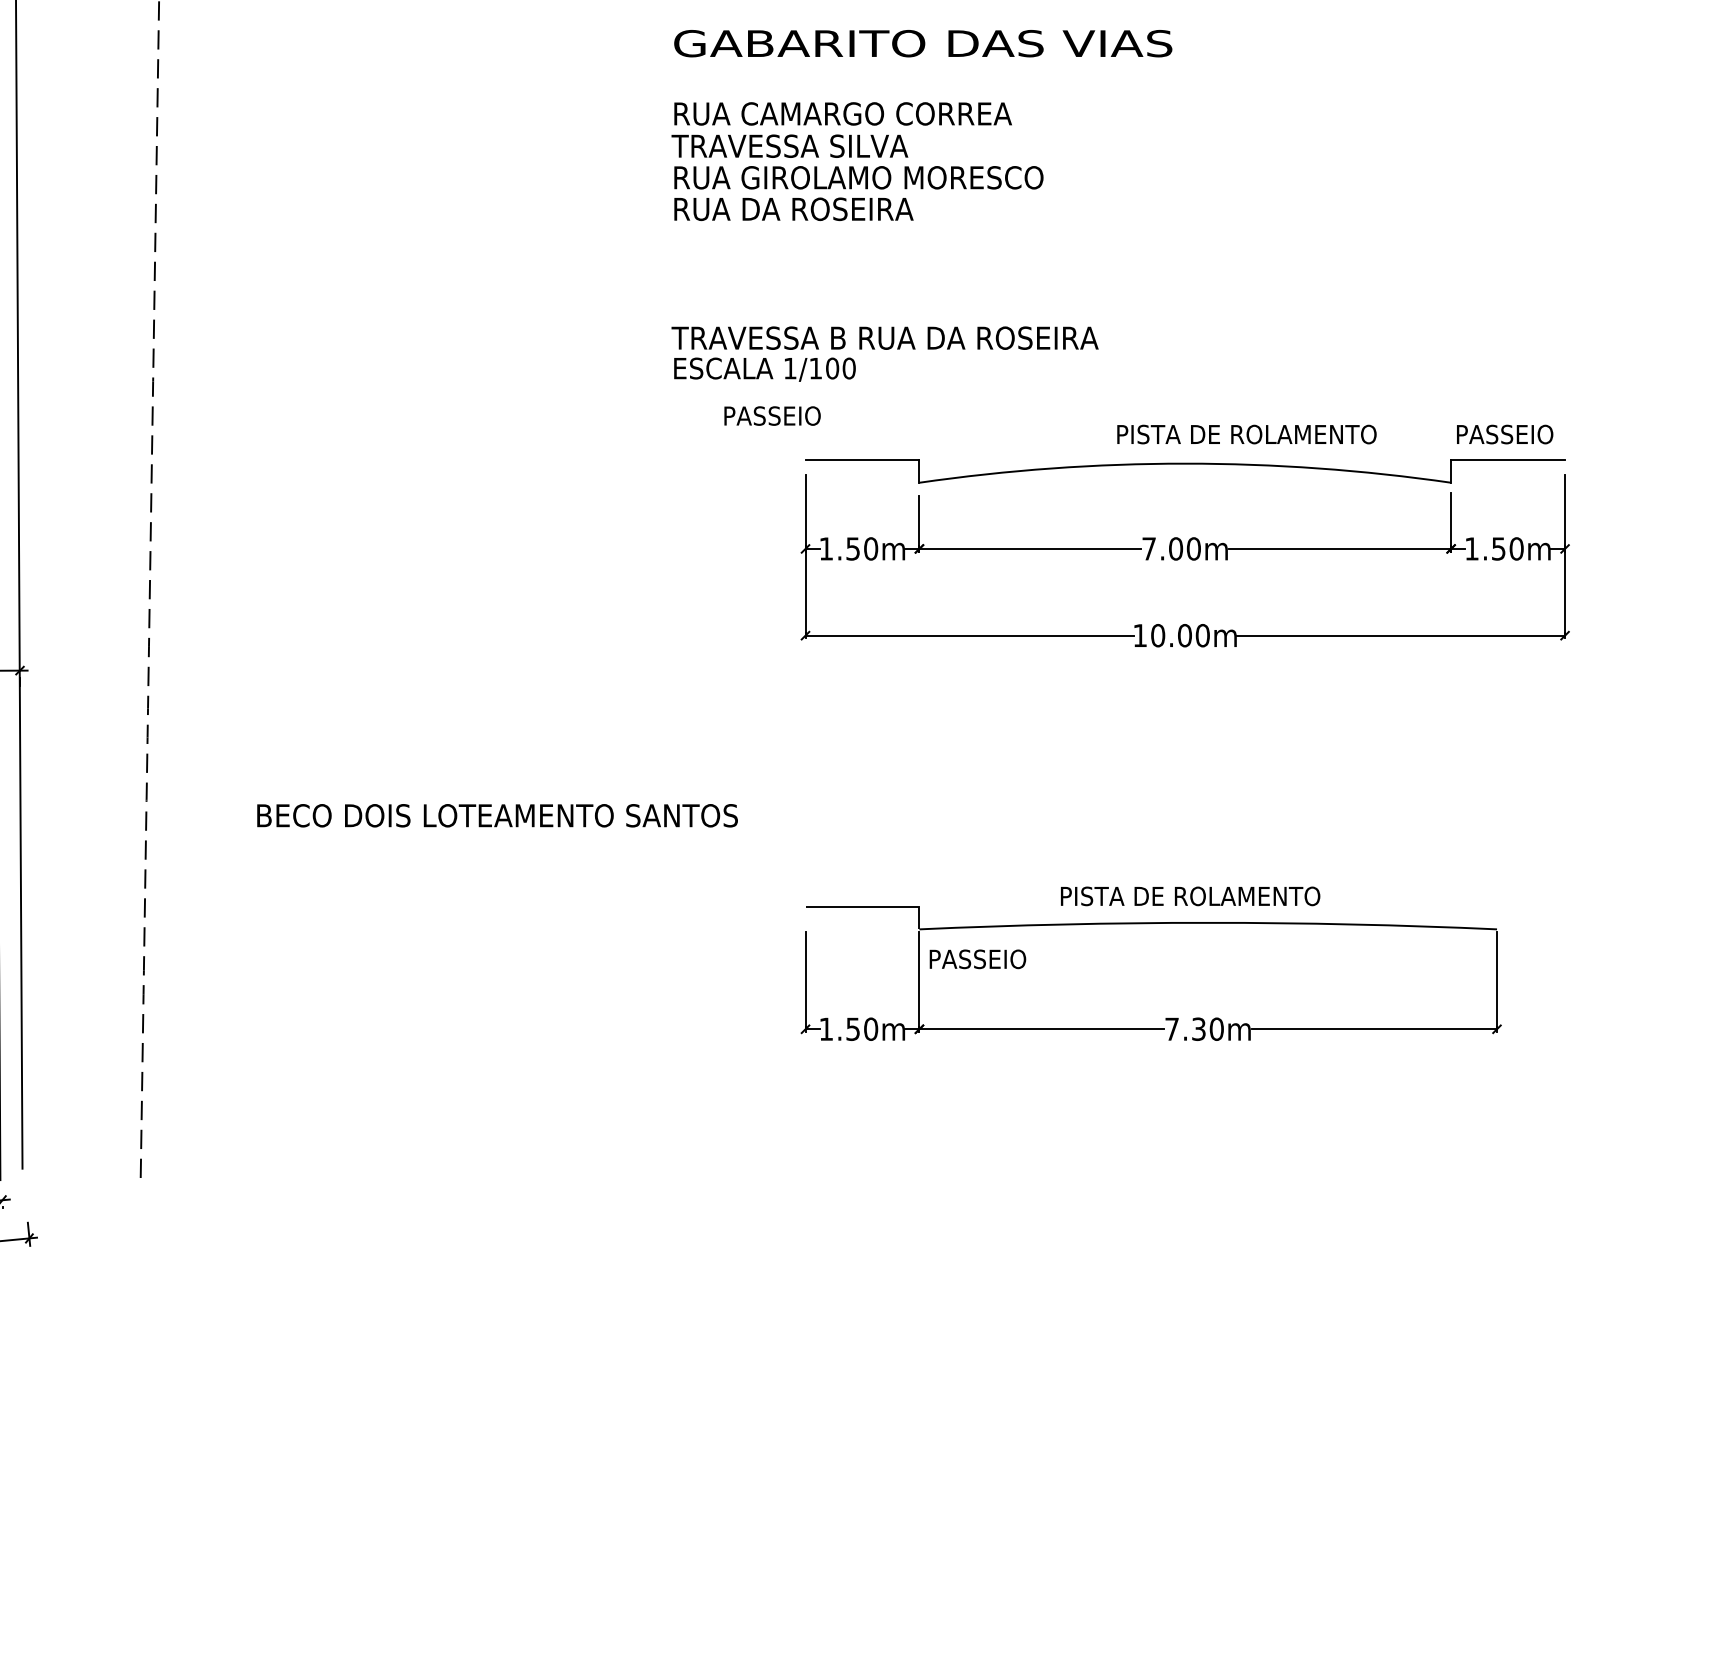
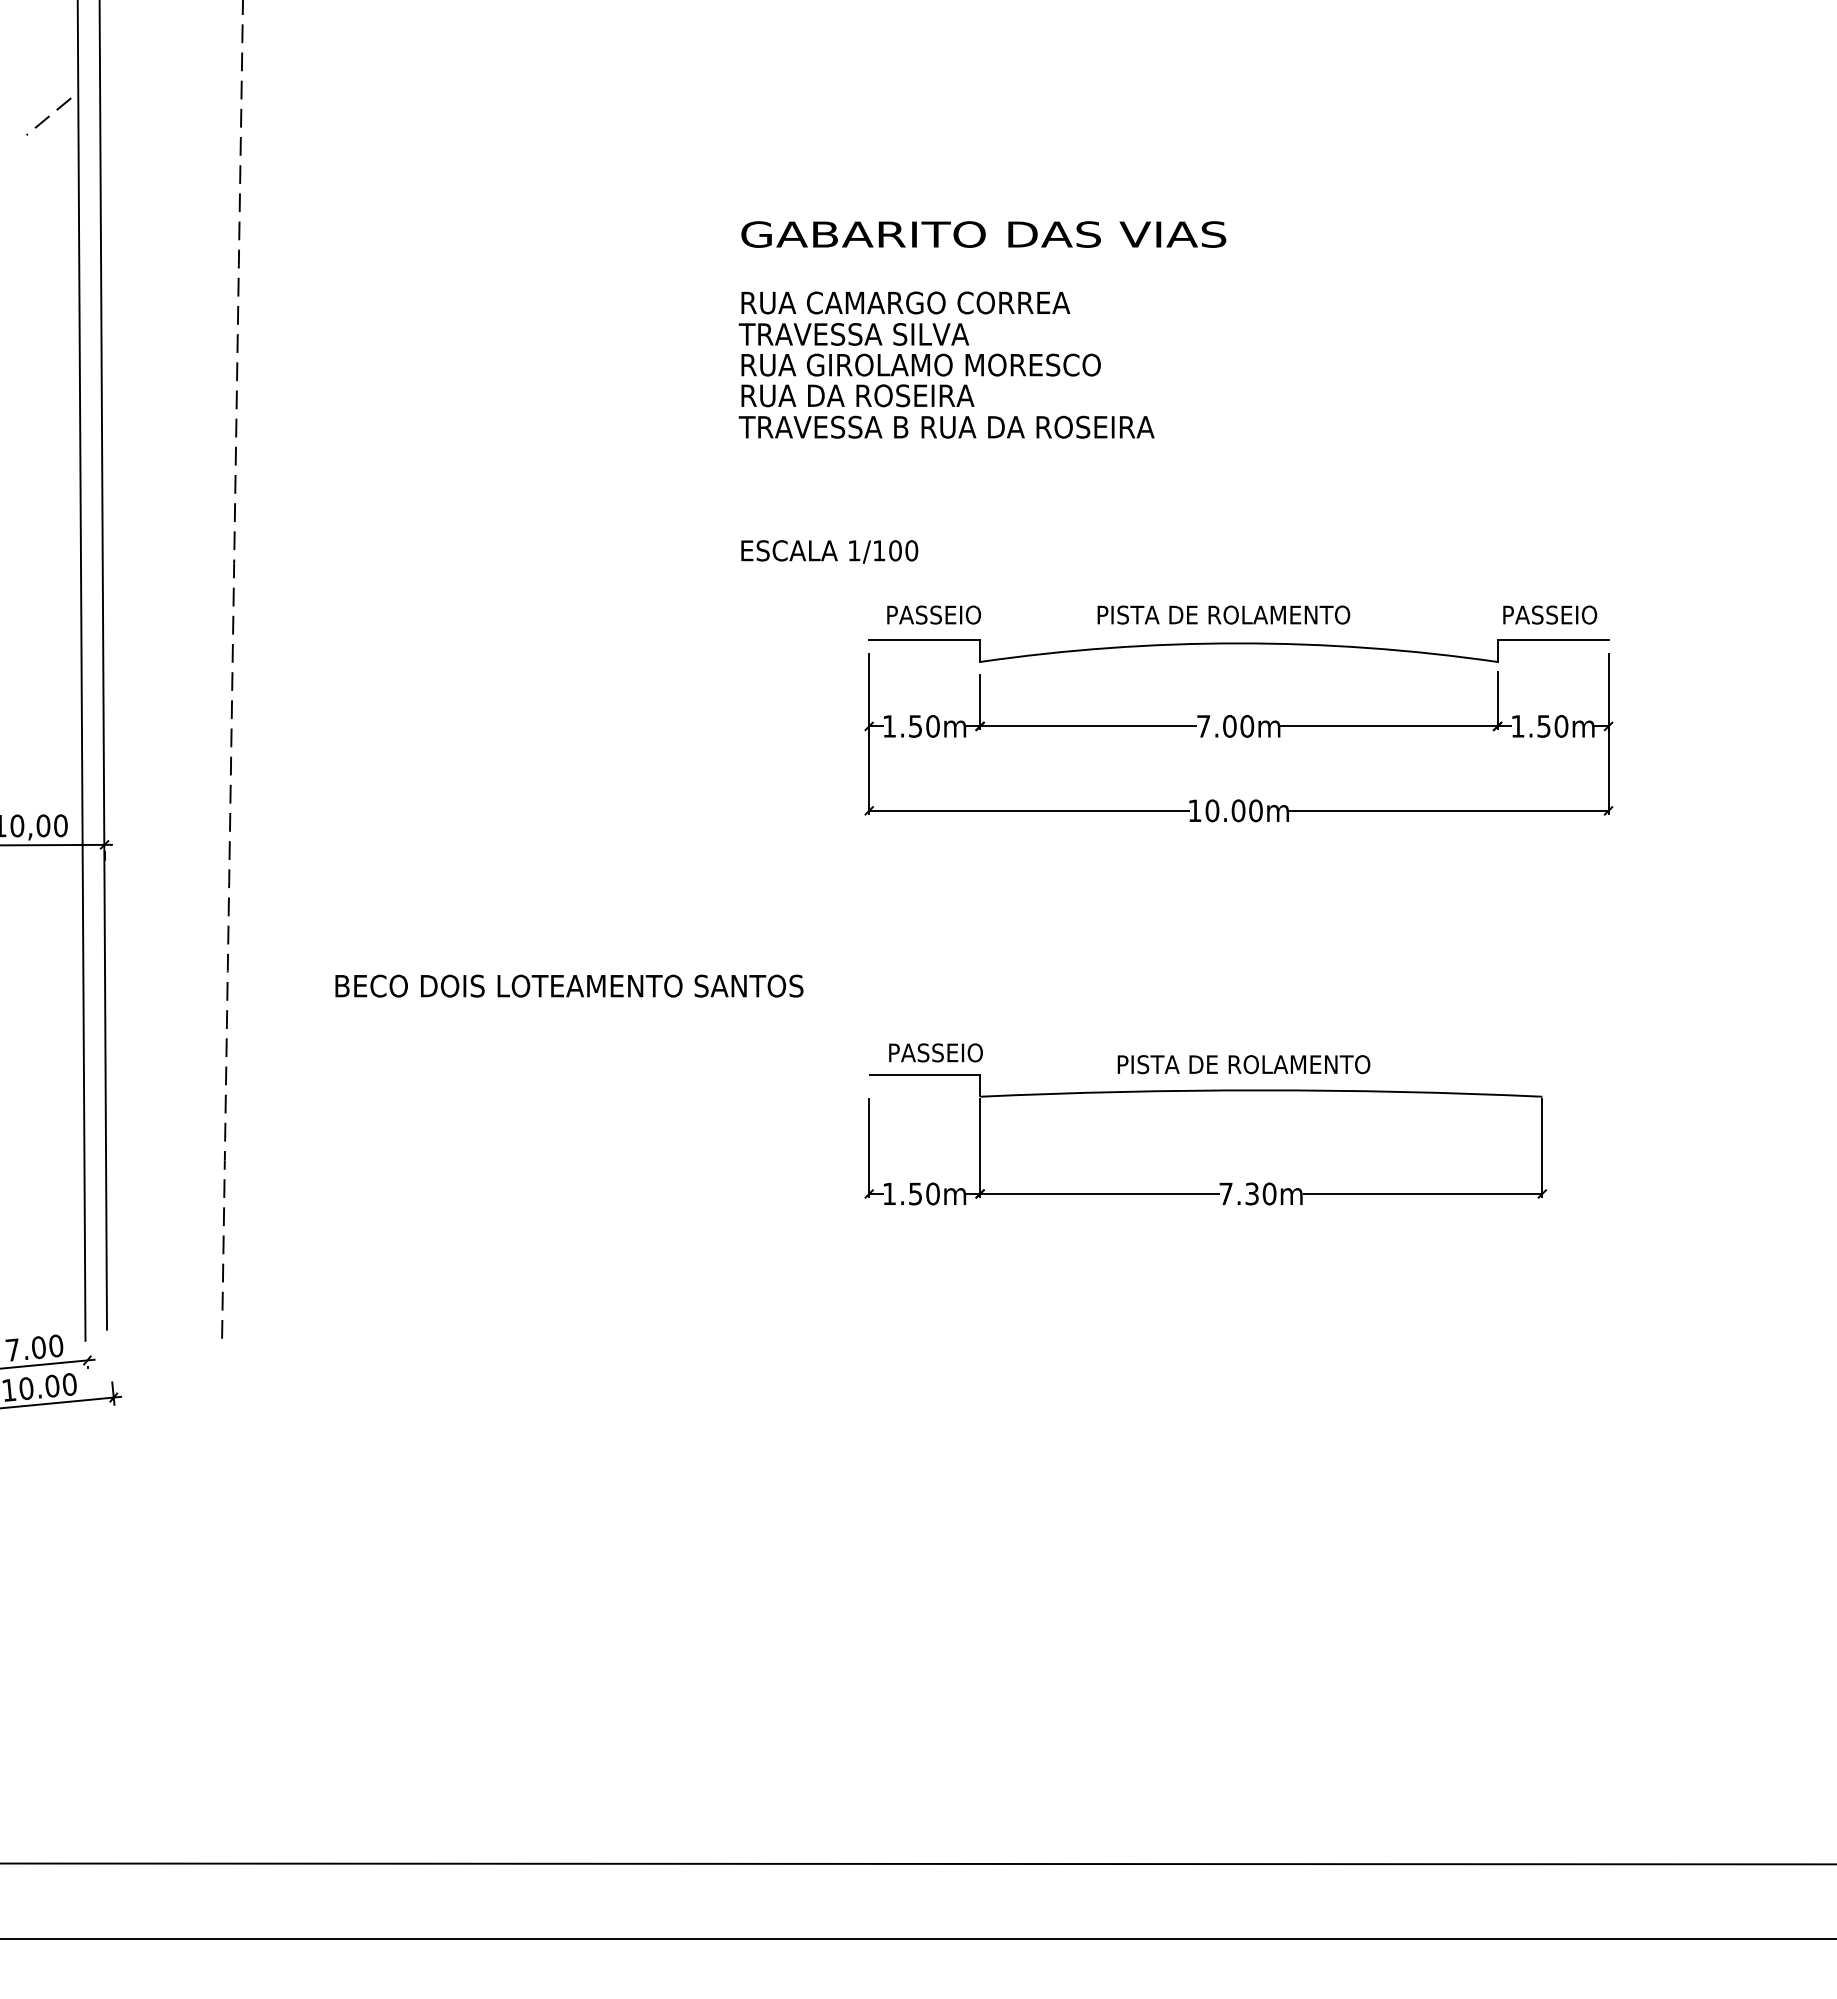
text: (884, 337) -> (946, 426), moved
text: (772, 415) -> (934, 614), moved
text: (1246, 433) -> (1223, 614), moved
text: (977, 958) -> (935, 1052), moved

